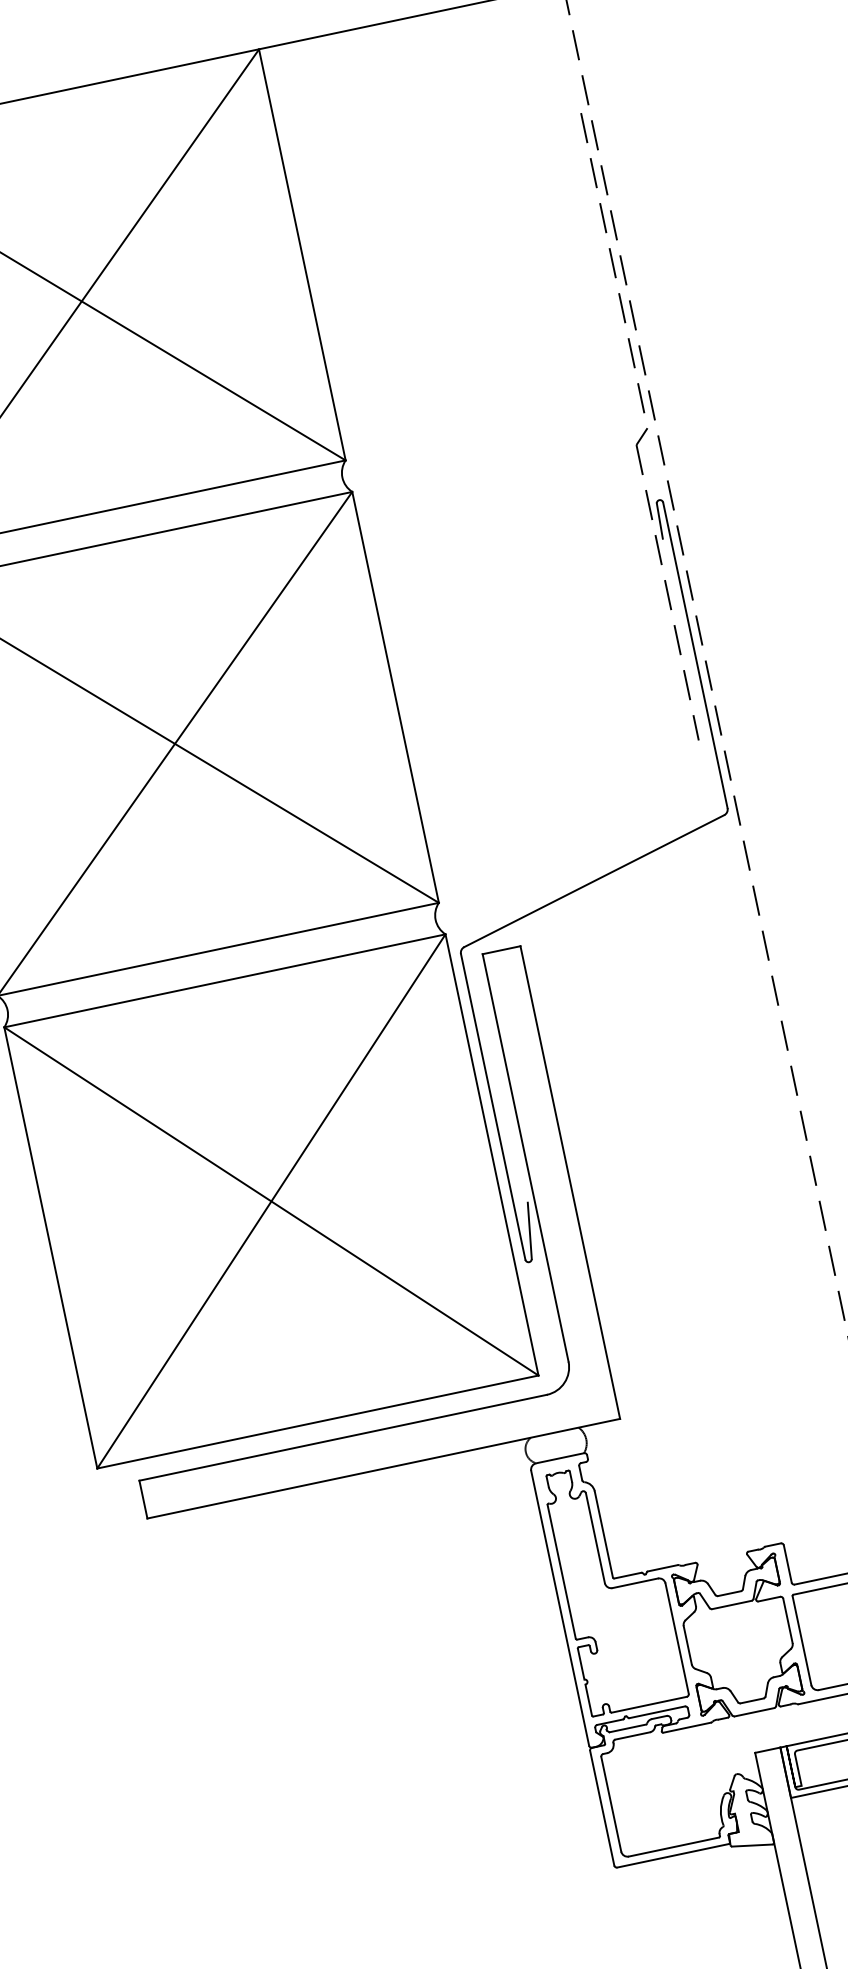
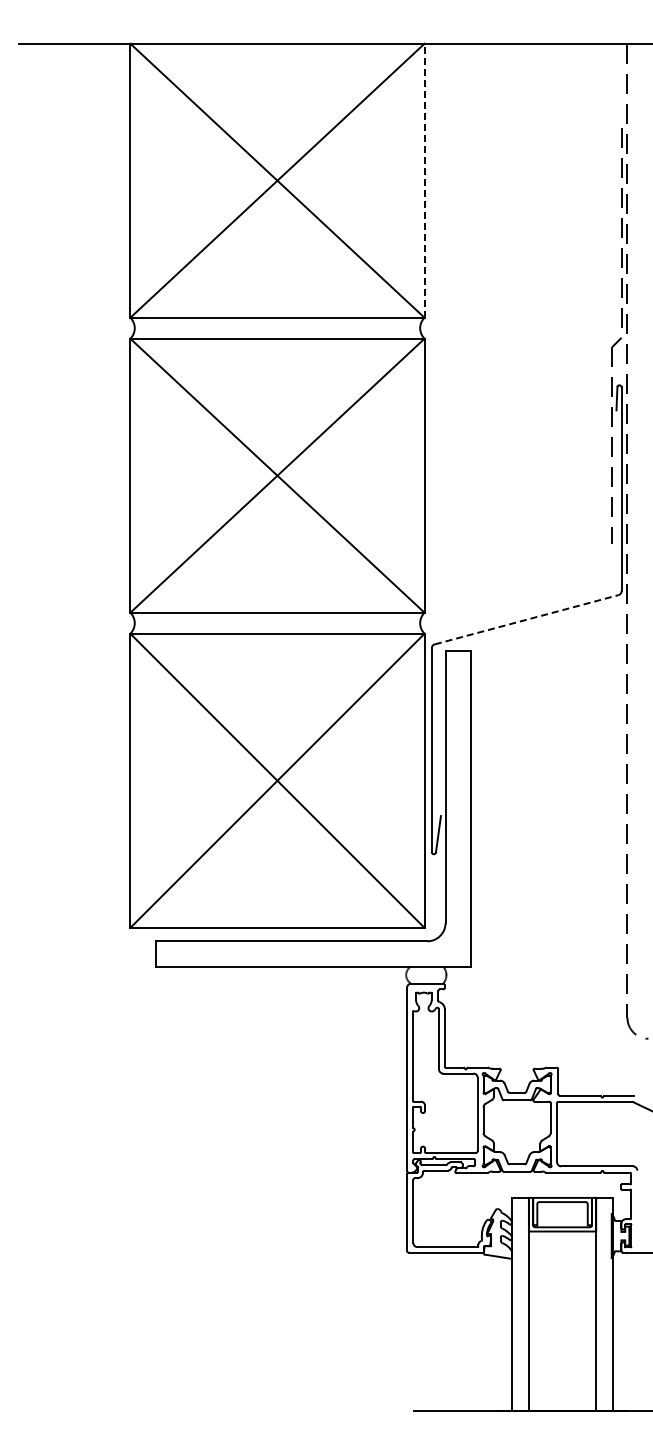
line: (302, 254) -> (424, 180), solid -> dashed
line: (595, 880) -> (527, 619), solid -> dashed

